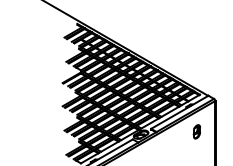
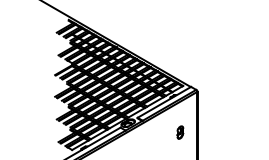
part: (197, 131) -> (180, 132), moved

